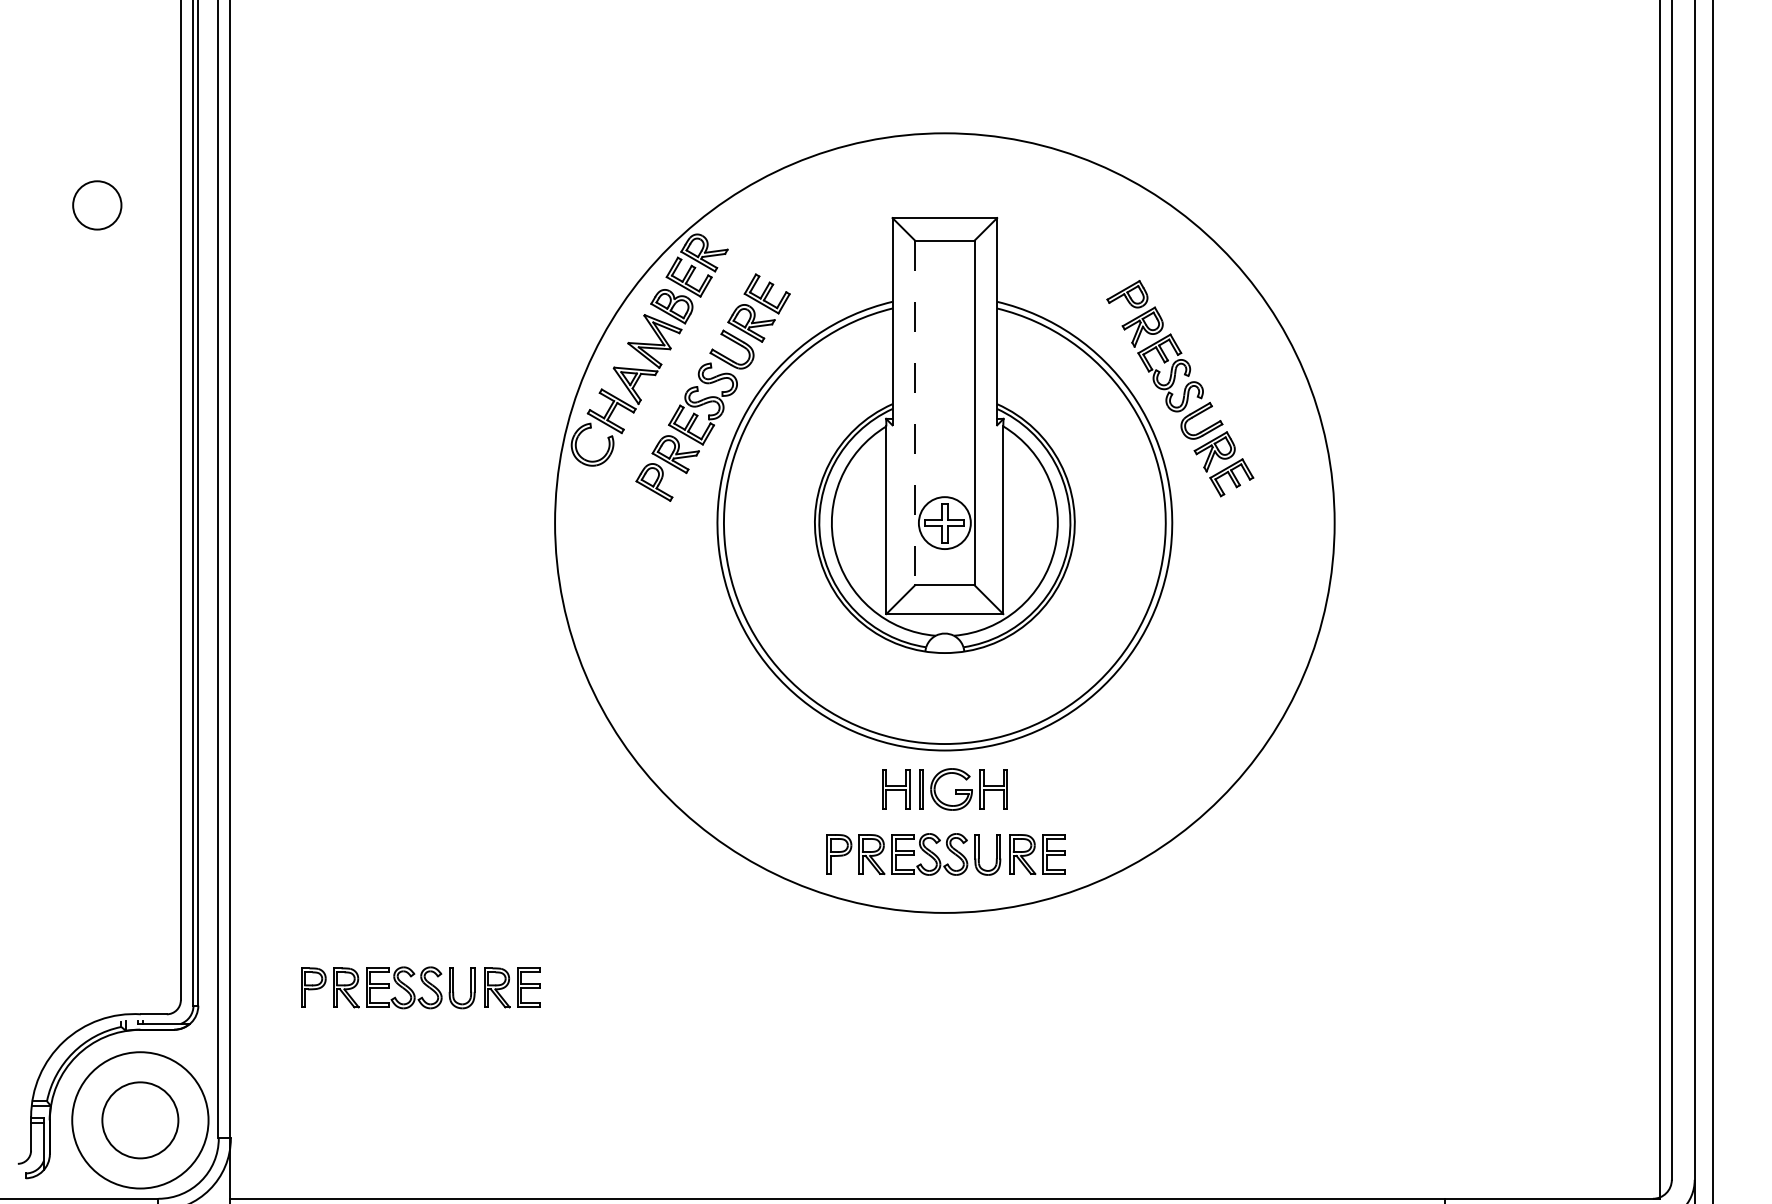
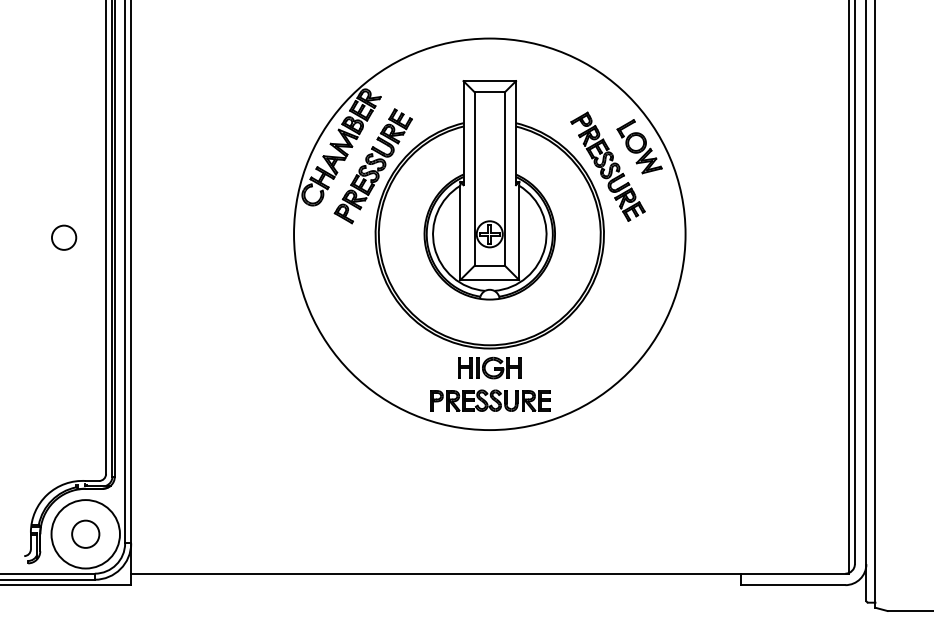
circle: (98, 204) -> (64, 237), moved
part: (1242, 348) -> (639, 146), added
line: (914, 413) -> (474, 179), dashed -> solid
part: (420, 987) -> (226, 467), removed
circle: (139, 1118) -> (85, 533), size x0.71

